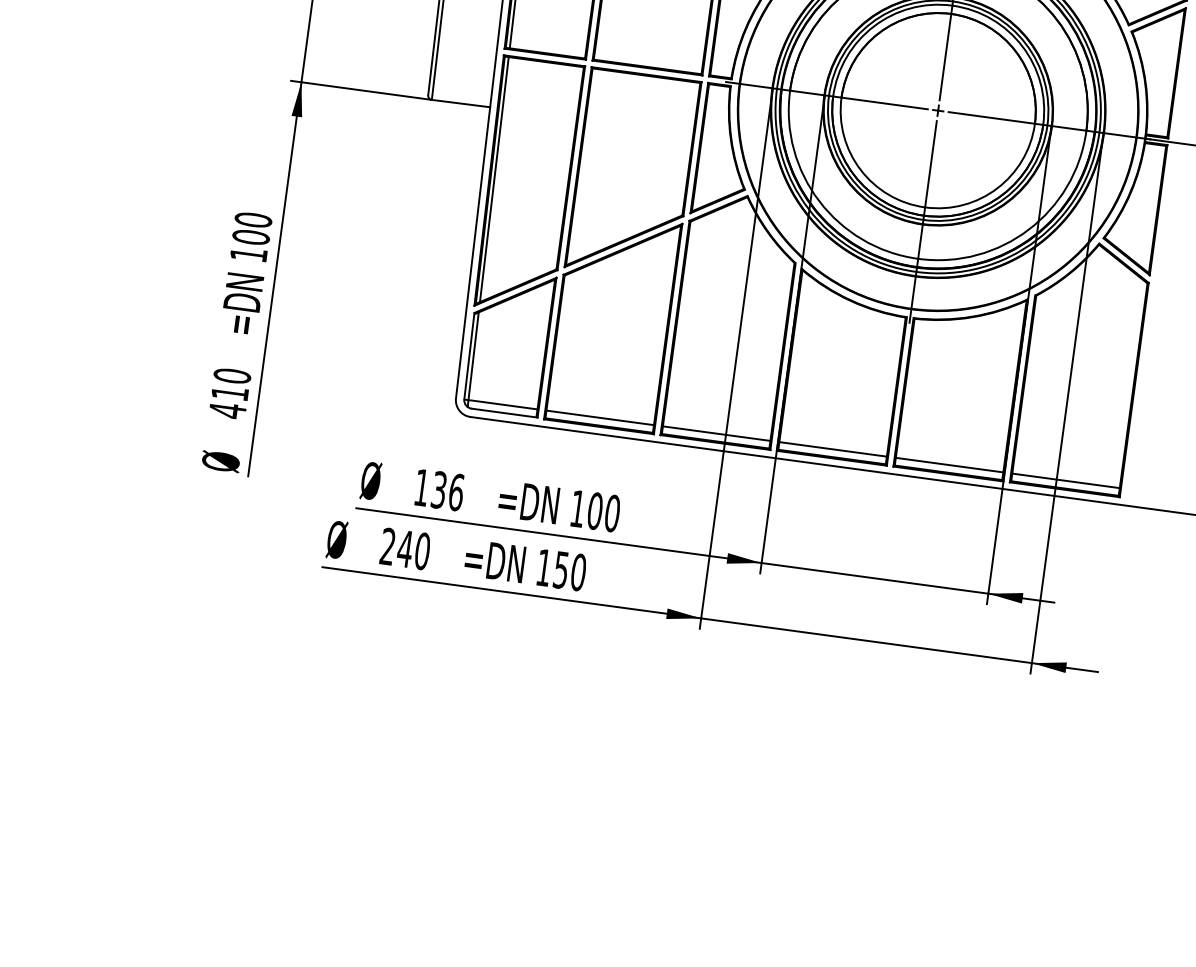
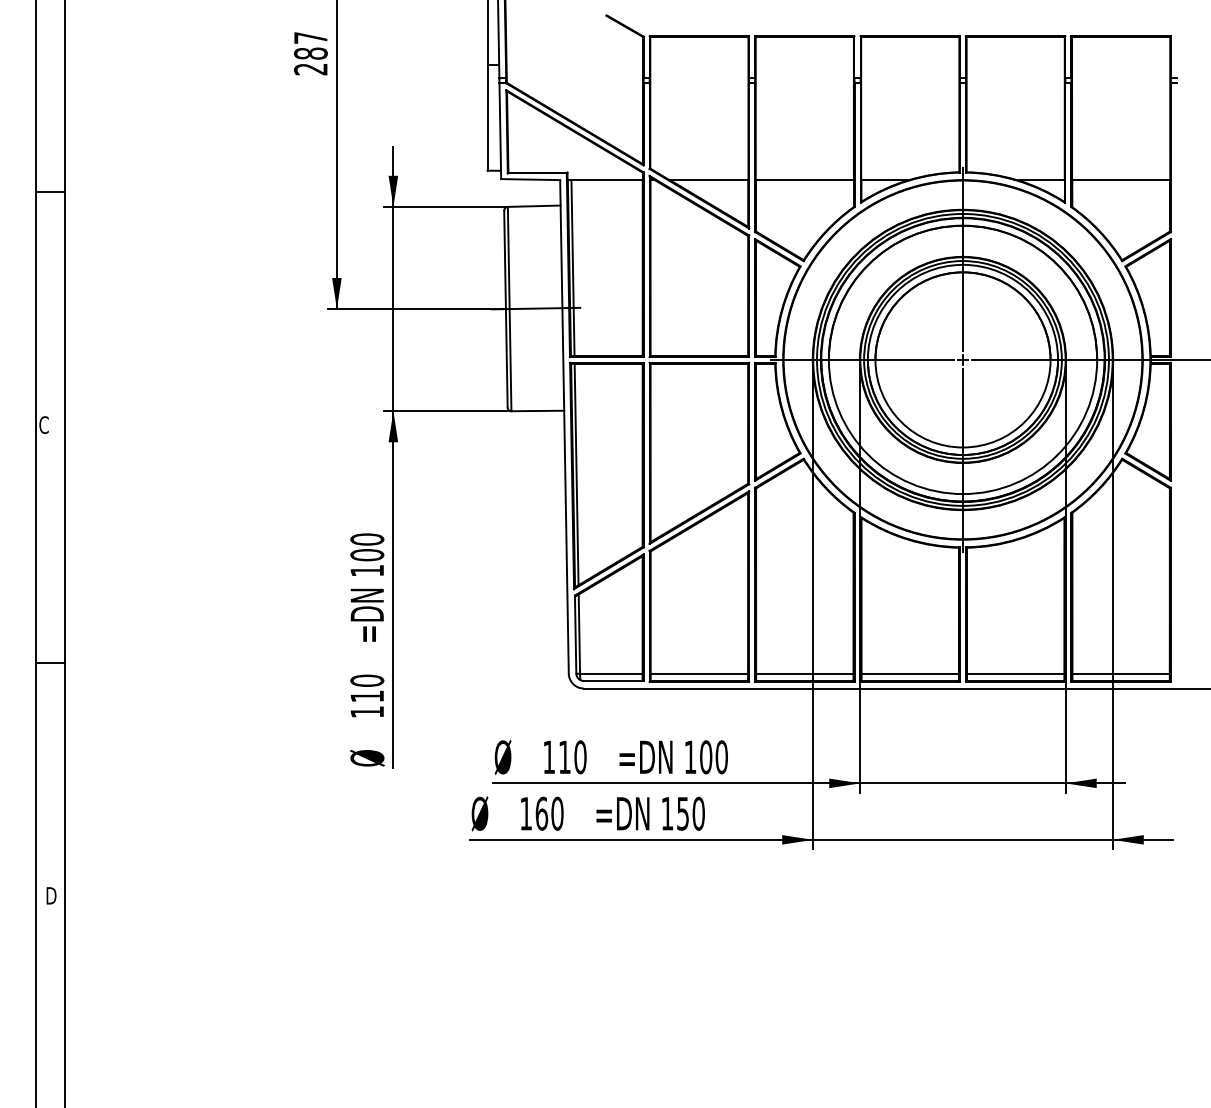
text: (226, 409) -> (366, 711), 410 -> 110
text: (447, 491) -> (572, 757), 136 -> 110
text: (397, 547) -> (534, 813), 240 -> 160

